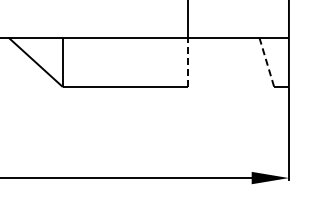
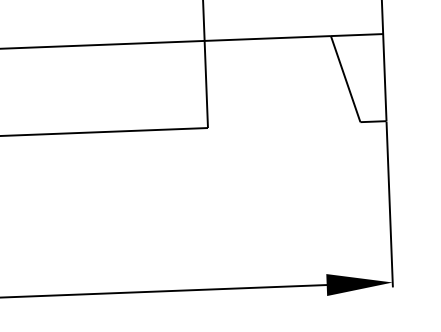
line: (188, 62) -> (206, 84), dashed -> solid
line: (266, 62) -> (345, 79), dashed -> solid

